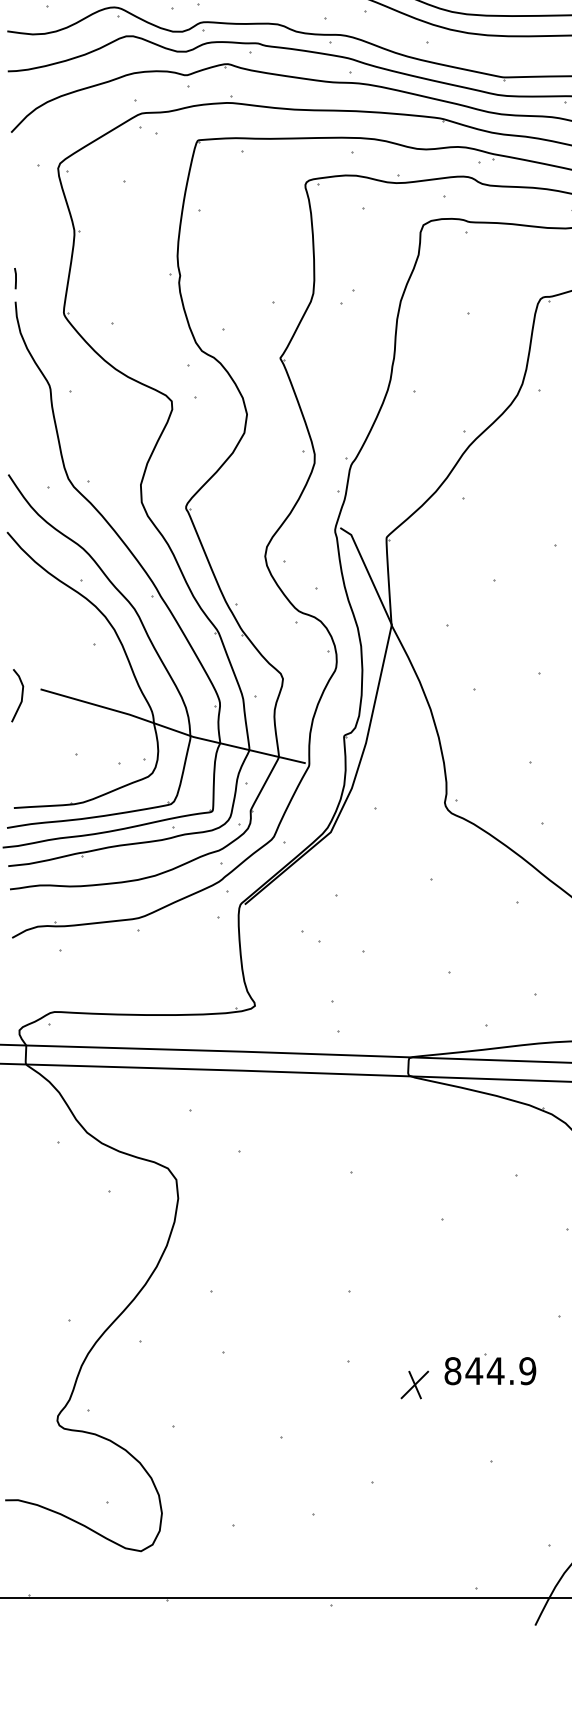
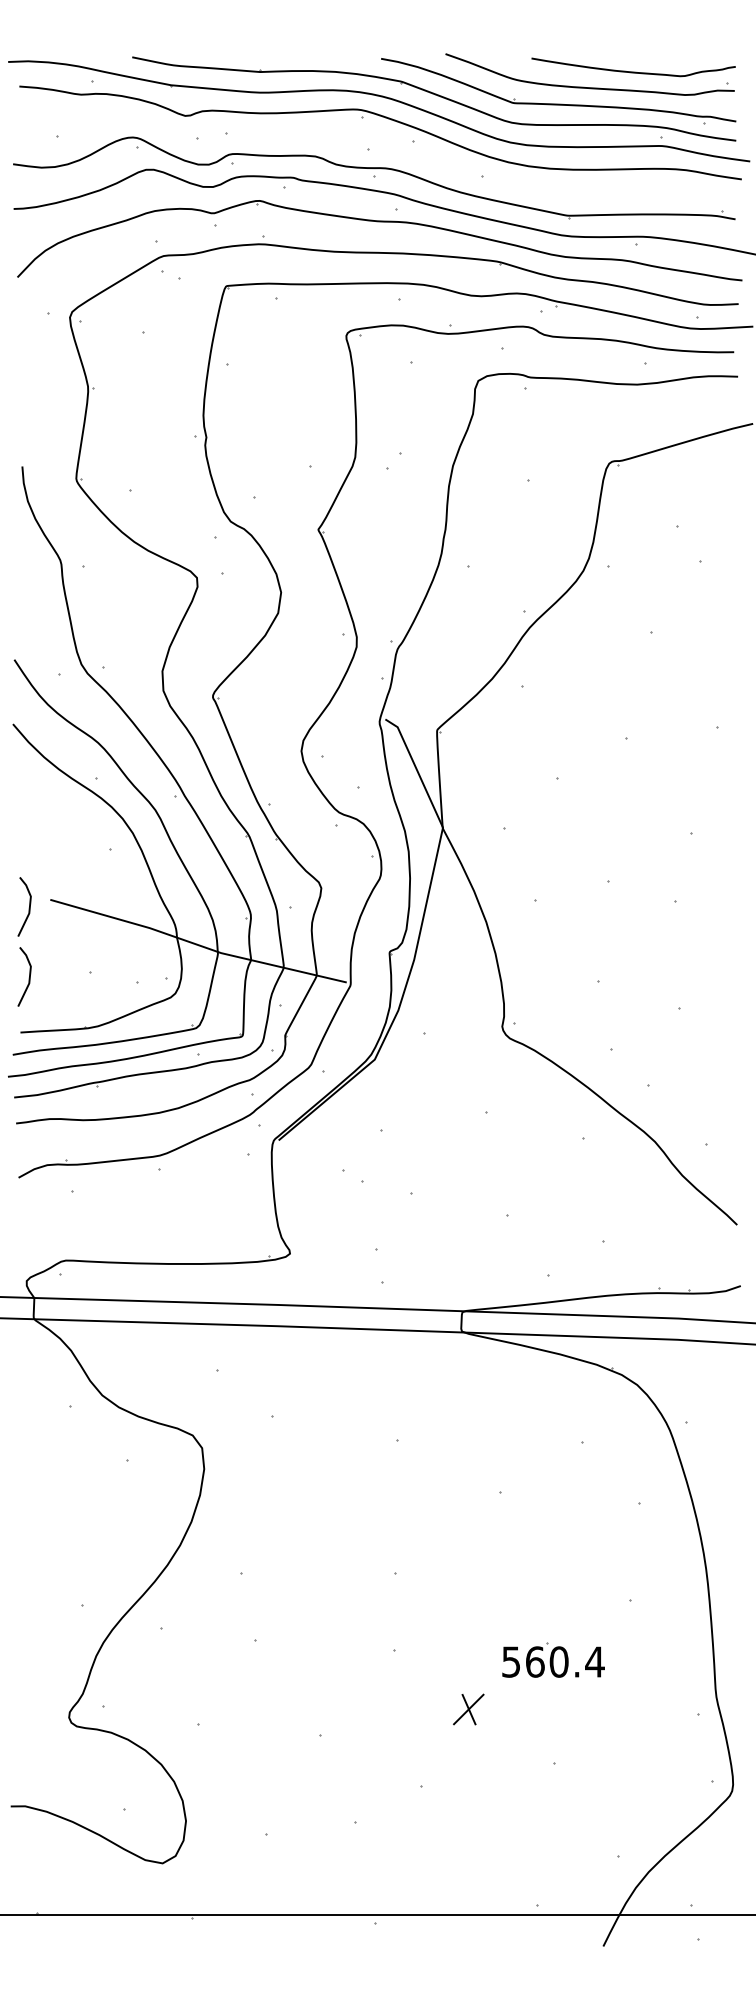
line: (15, 278) -> (22, 440), removed
line: (21, 759) -> (28, 978), added
text: (490, 1370) -> (553, 1661), 844.9 -> 560.4
part: (414, 1384) -> (468, 1709), moved

